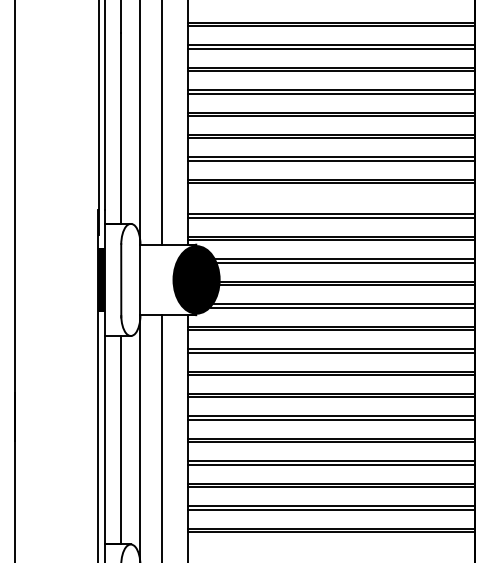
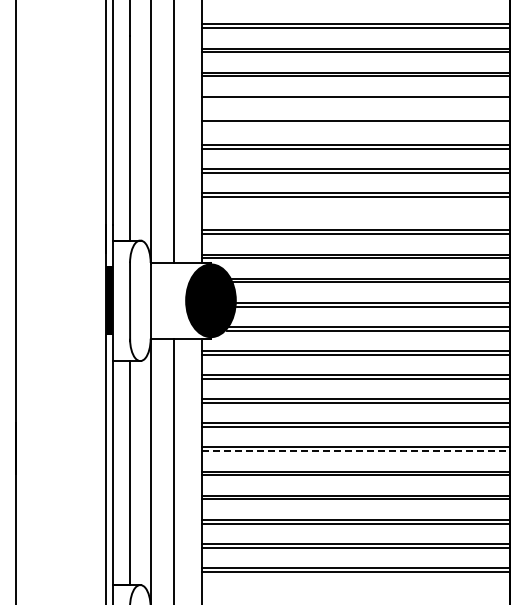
line: (331, 93) -> (355, 100), removed
line: (331, 115) -> (355, 124), removed
line: (332, 420) -> (356, 451), solid -> dashed

